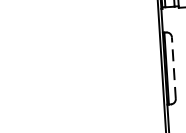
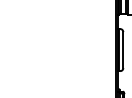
line: (174, 67) -> (123, 49), dashed -> solid

